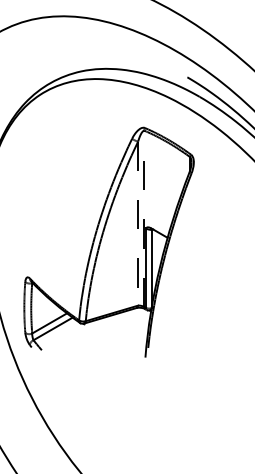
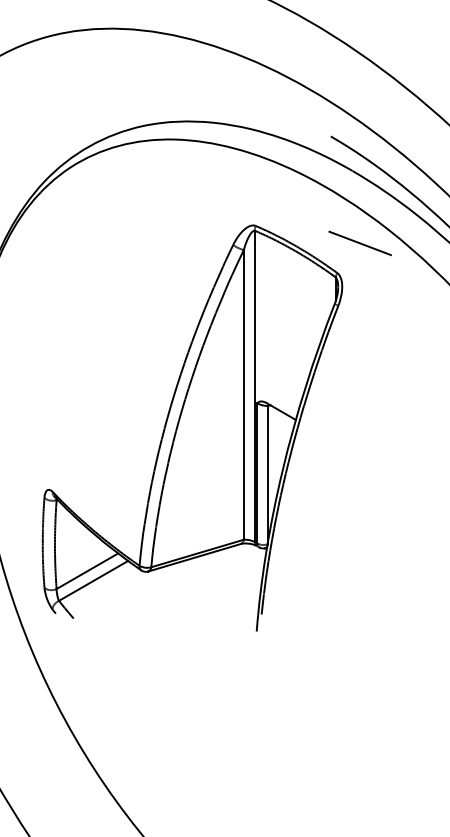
line: (203, 137) -> (359, 242), added
line: (144, 218) -> (255, 385), dashed -> solid
line: (138, 223) -> (244, 394), dashed -> solid

